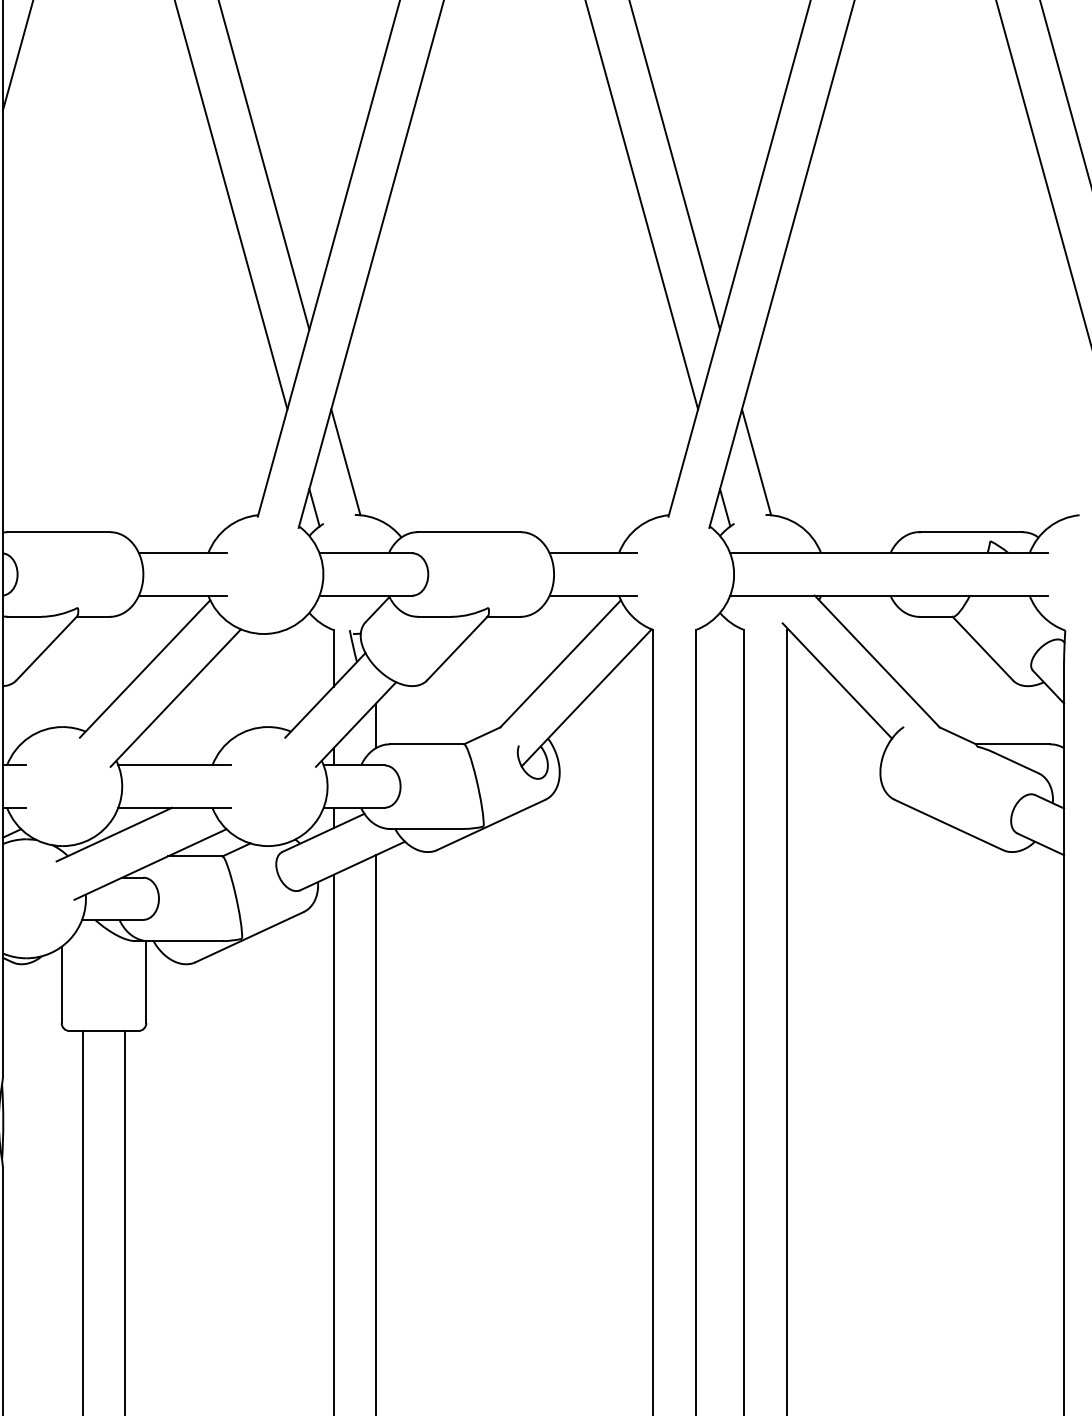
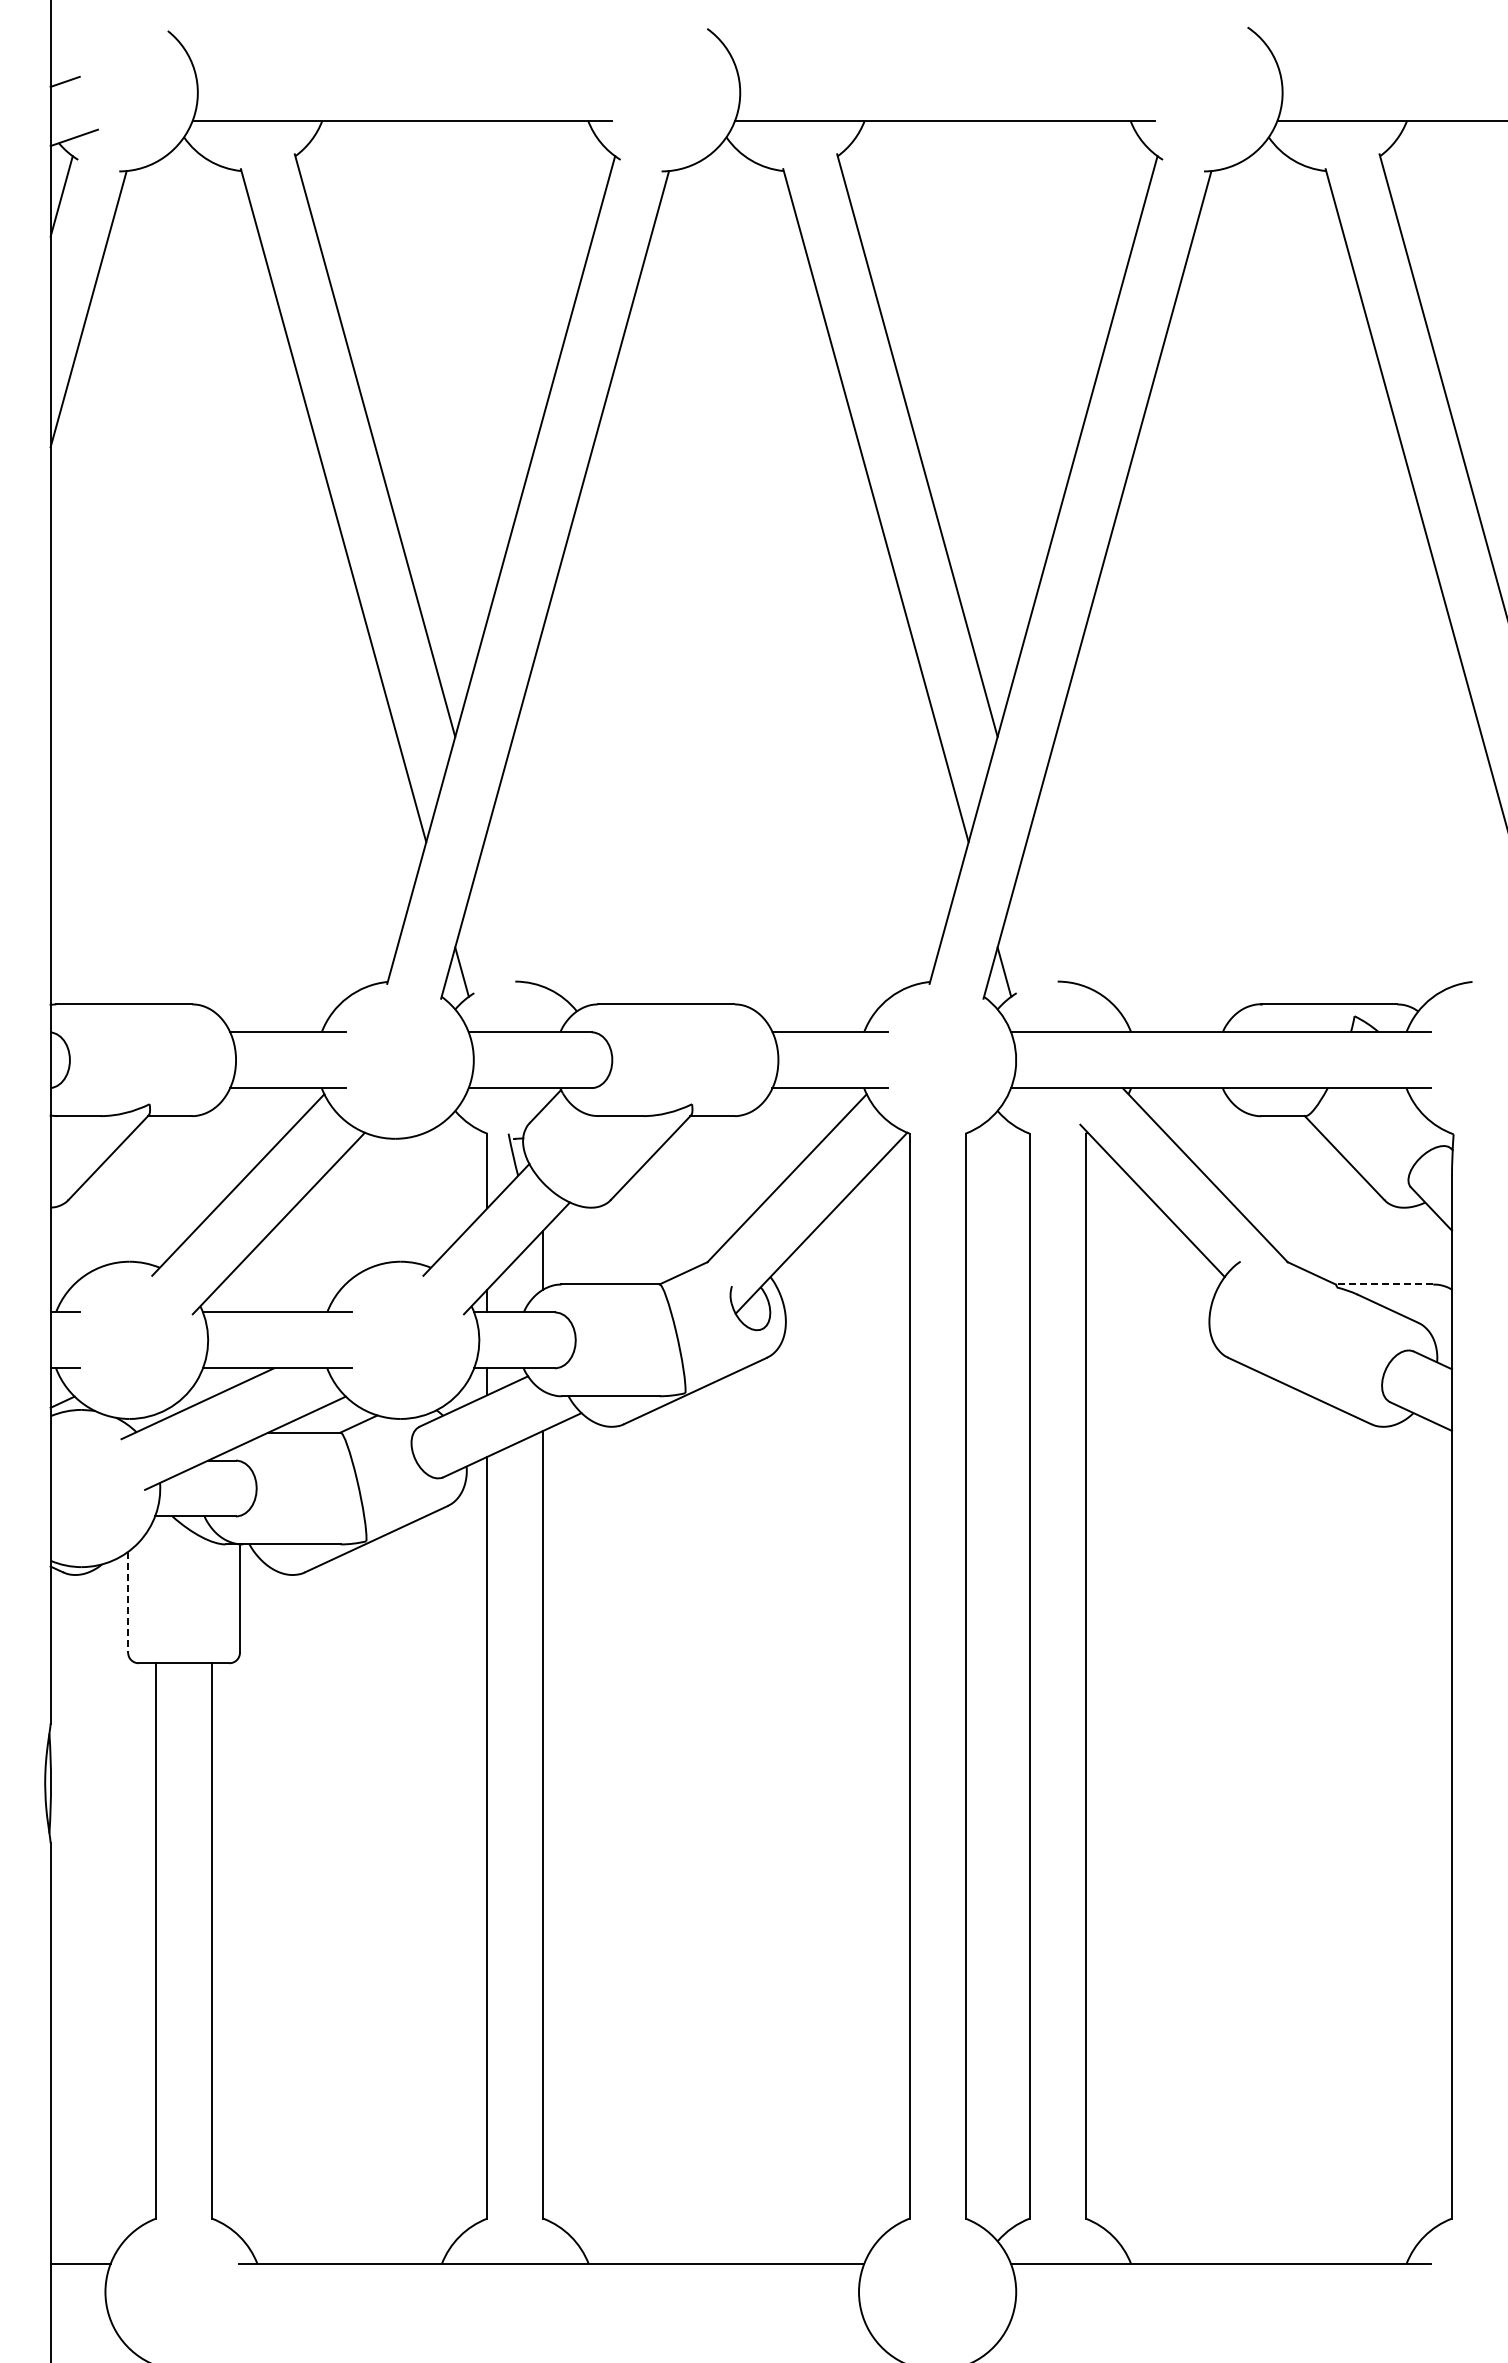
line: (345, 461) -> (503, 911), removed
line: (756, 461) -> (1045, 911), removed
line: (1012, 744) -> (1384, 1284), solid -> dashed
line: (61, 985) -> (128, 1602), solid -> dashed

